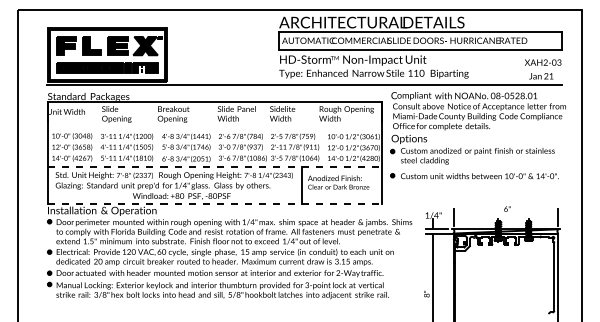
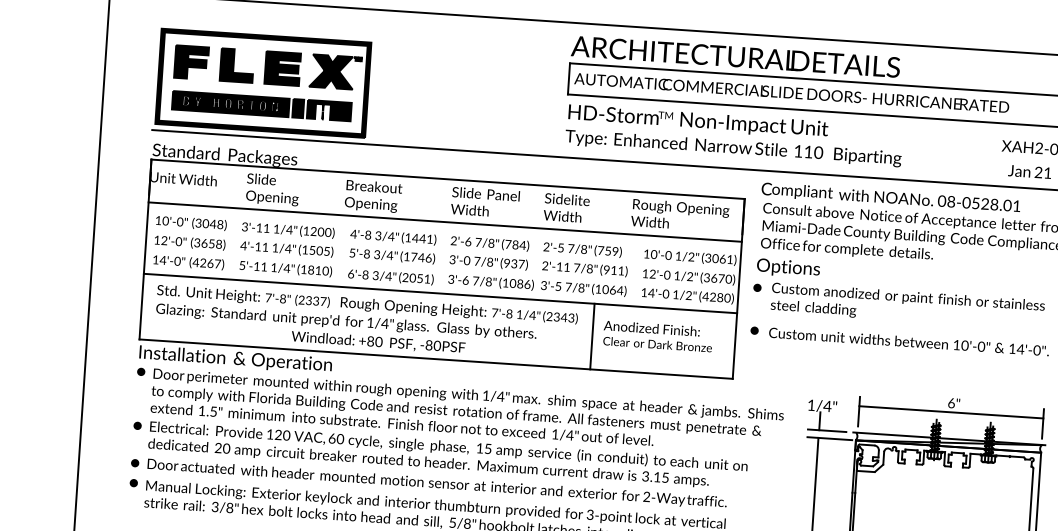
line: (214, 126) -> (444, 222), added
line: (215, 166) -> (441, 293), dashed -> solid
line: (215, 203) -> (437, 359), dashed -> solid
line: (506, 214) -> (951, 412), added

